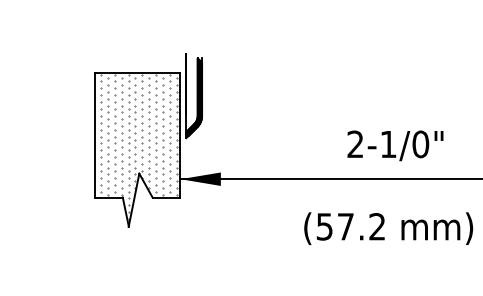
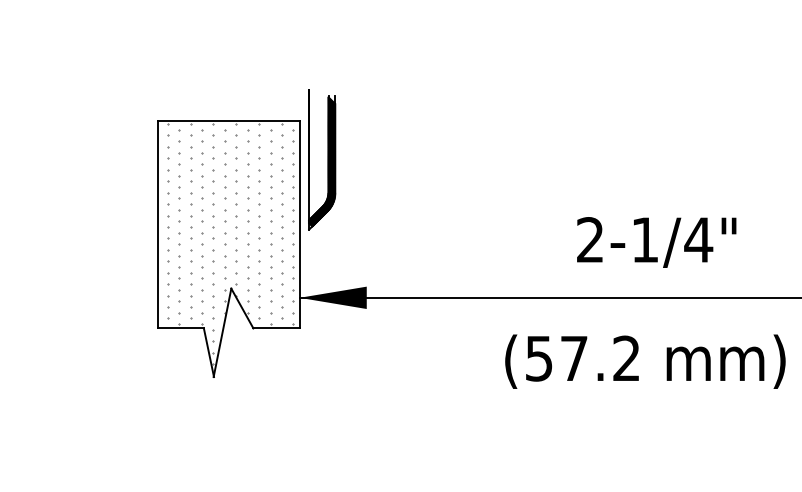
text: (420, 144) -> (698, 240), 2-1/0" -> 2-1/4"
text: (388, 228) -> (645, 361), moved

